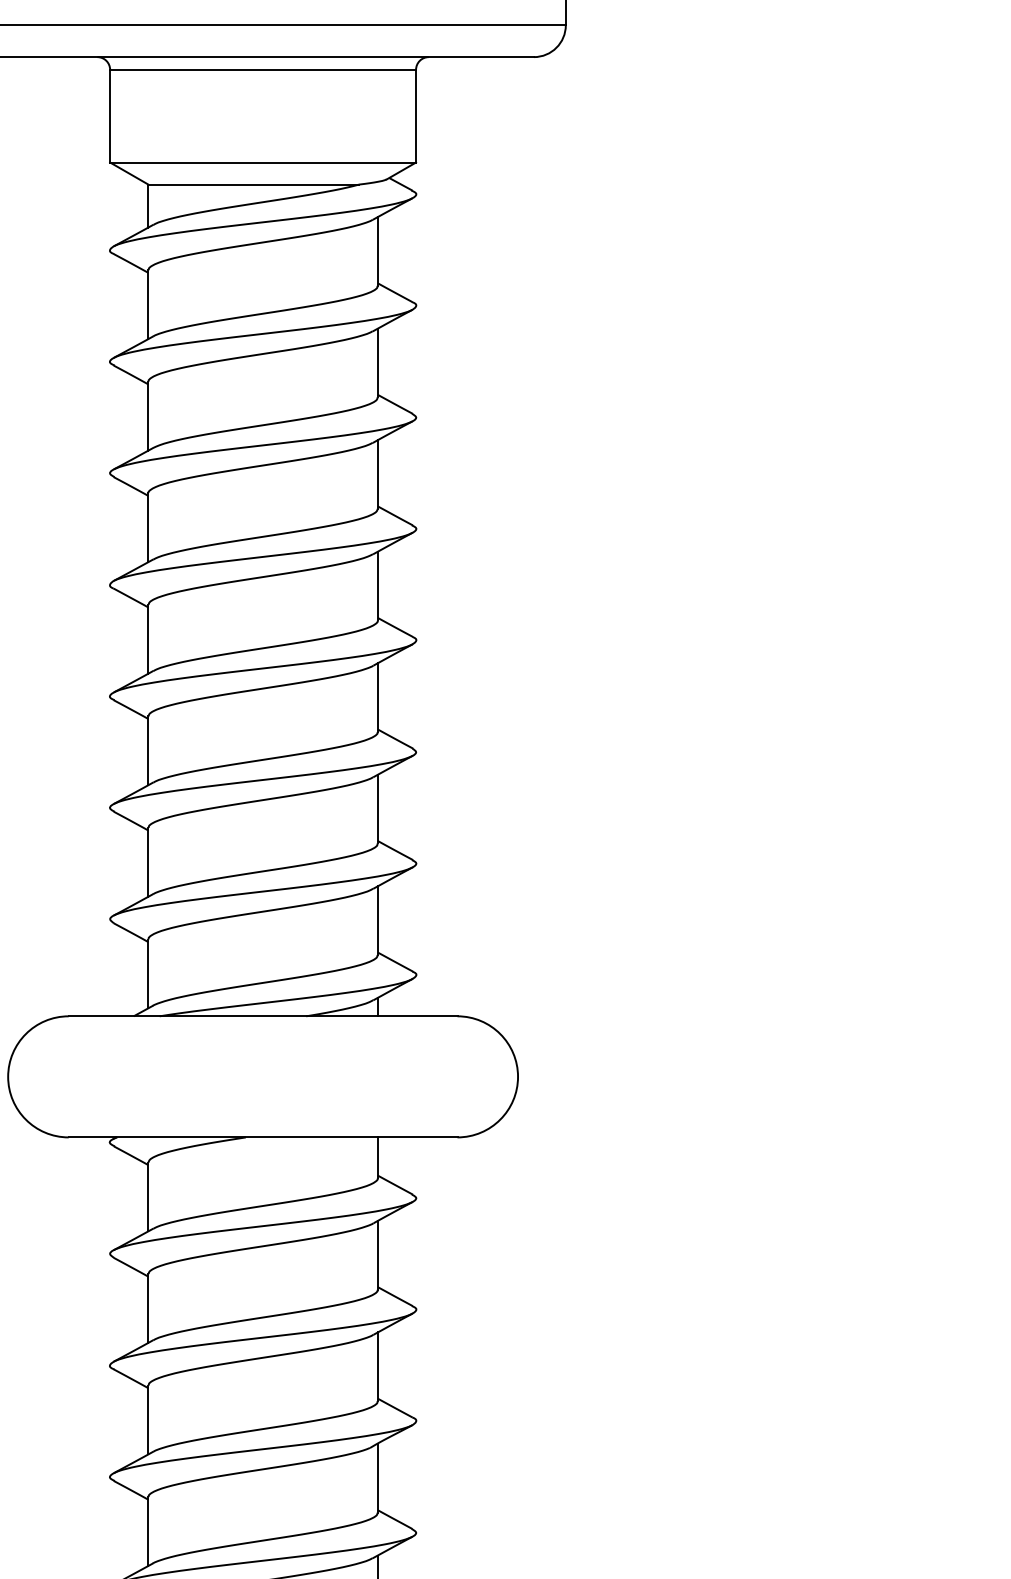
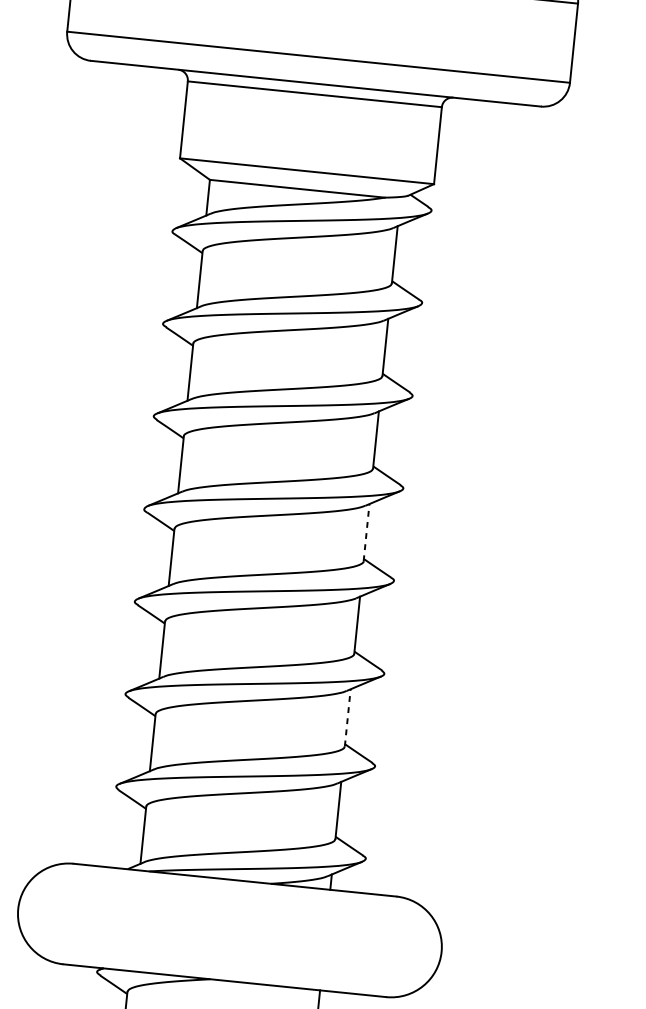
line: (377, 585) -> (366, 532), solid -> dashed
line: (377, 808) -> (347, 717), solid -> dashed

